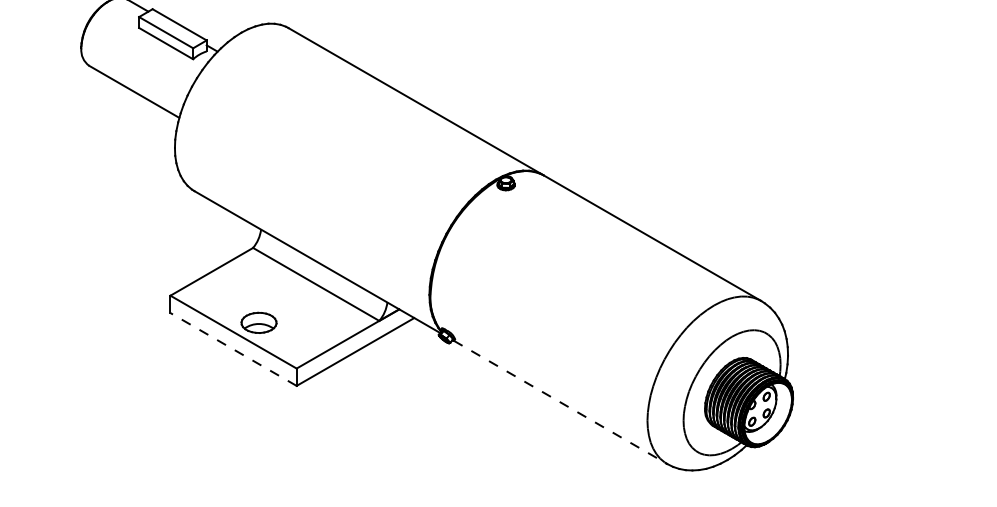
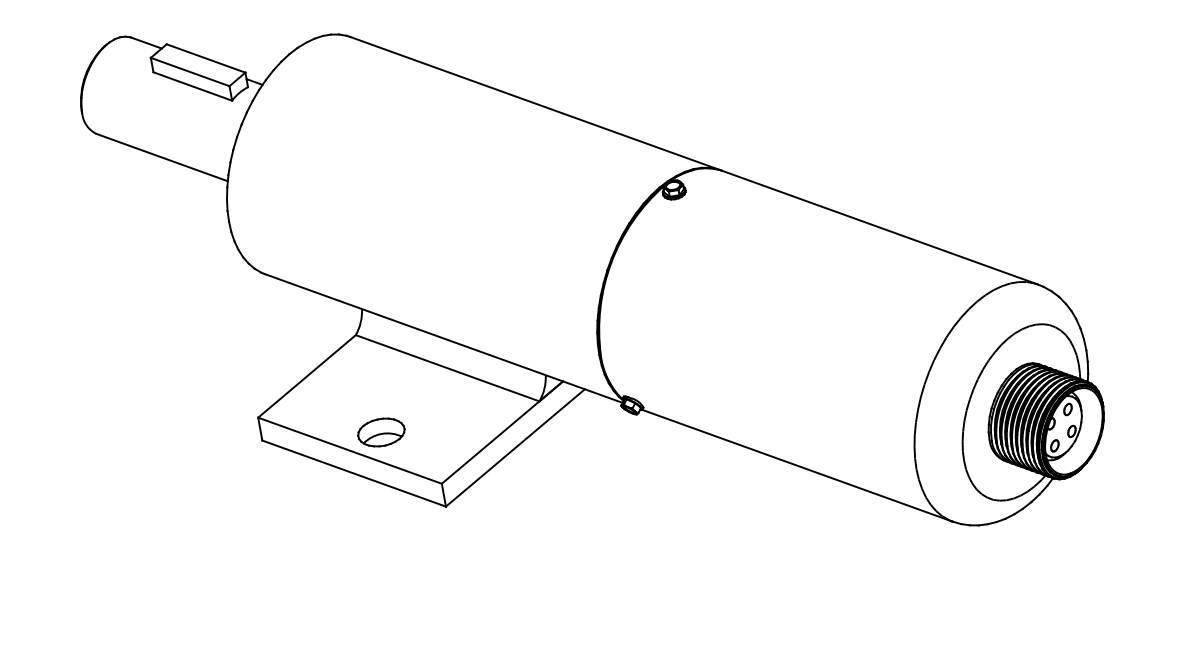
line: (233, 349) -> (354, 473), dashed -> solid
line: (560, 402) -> (797, 465), dashed -> solid

